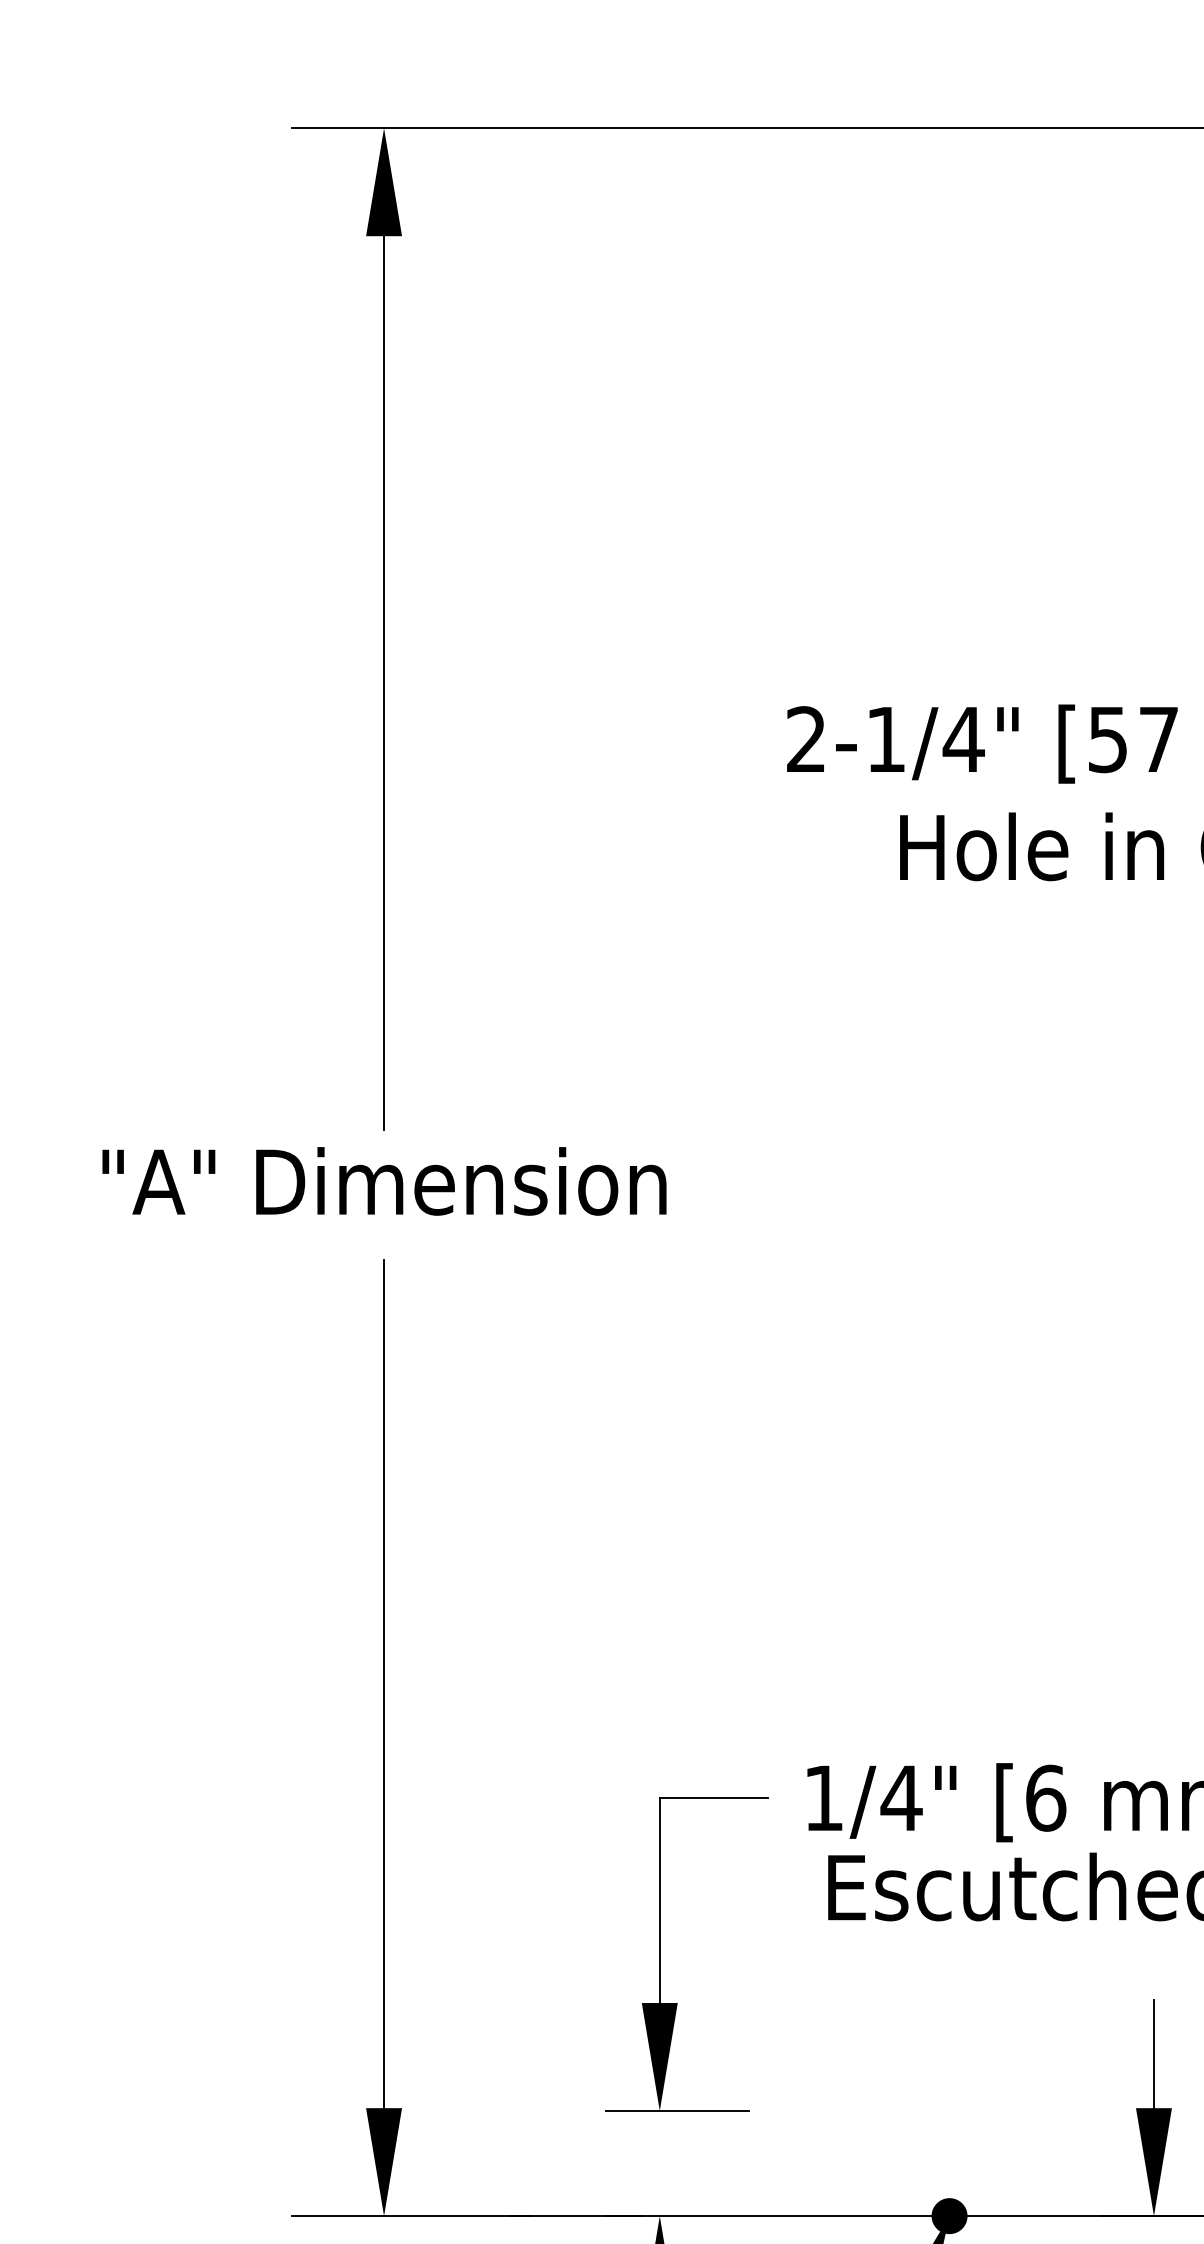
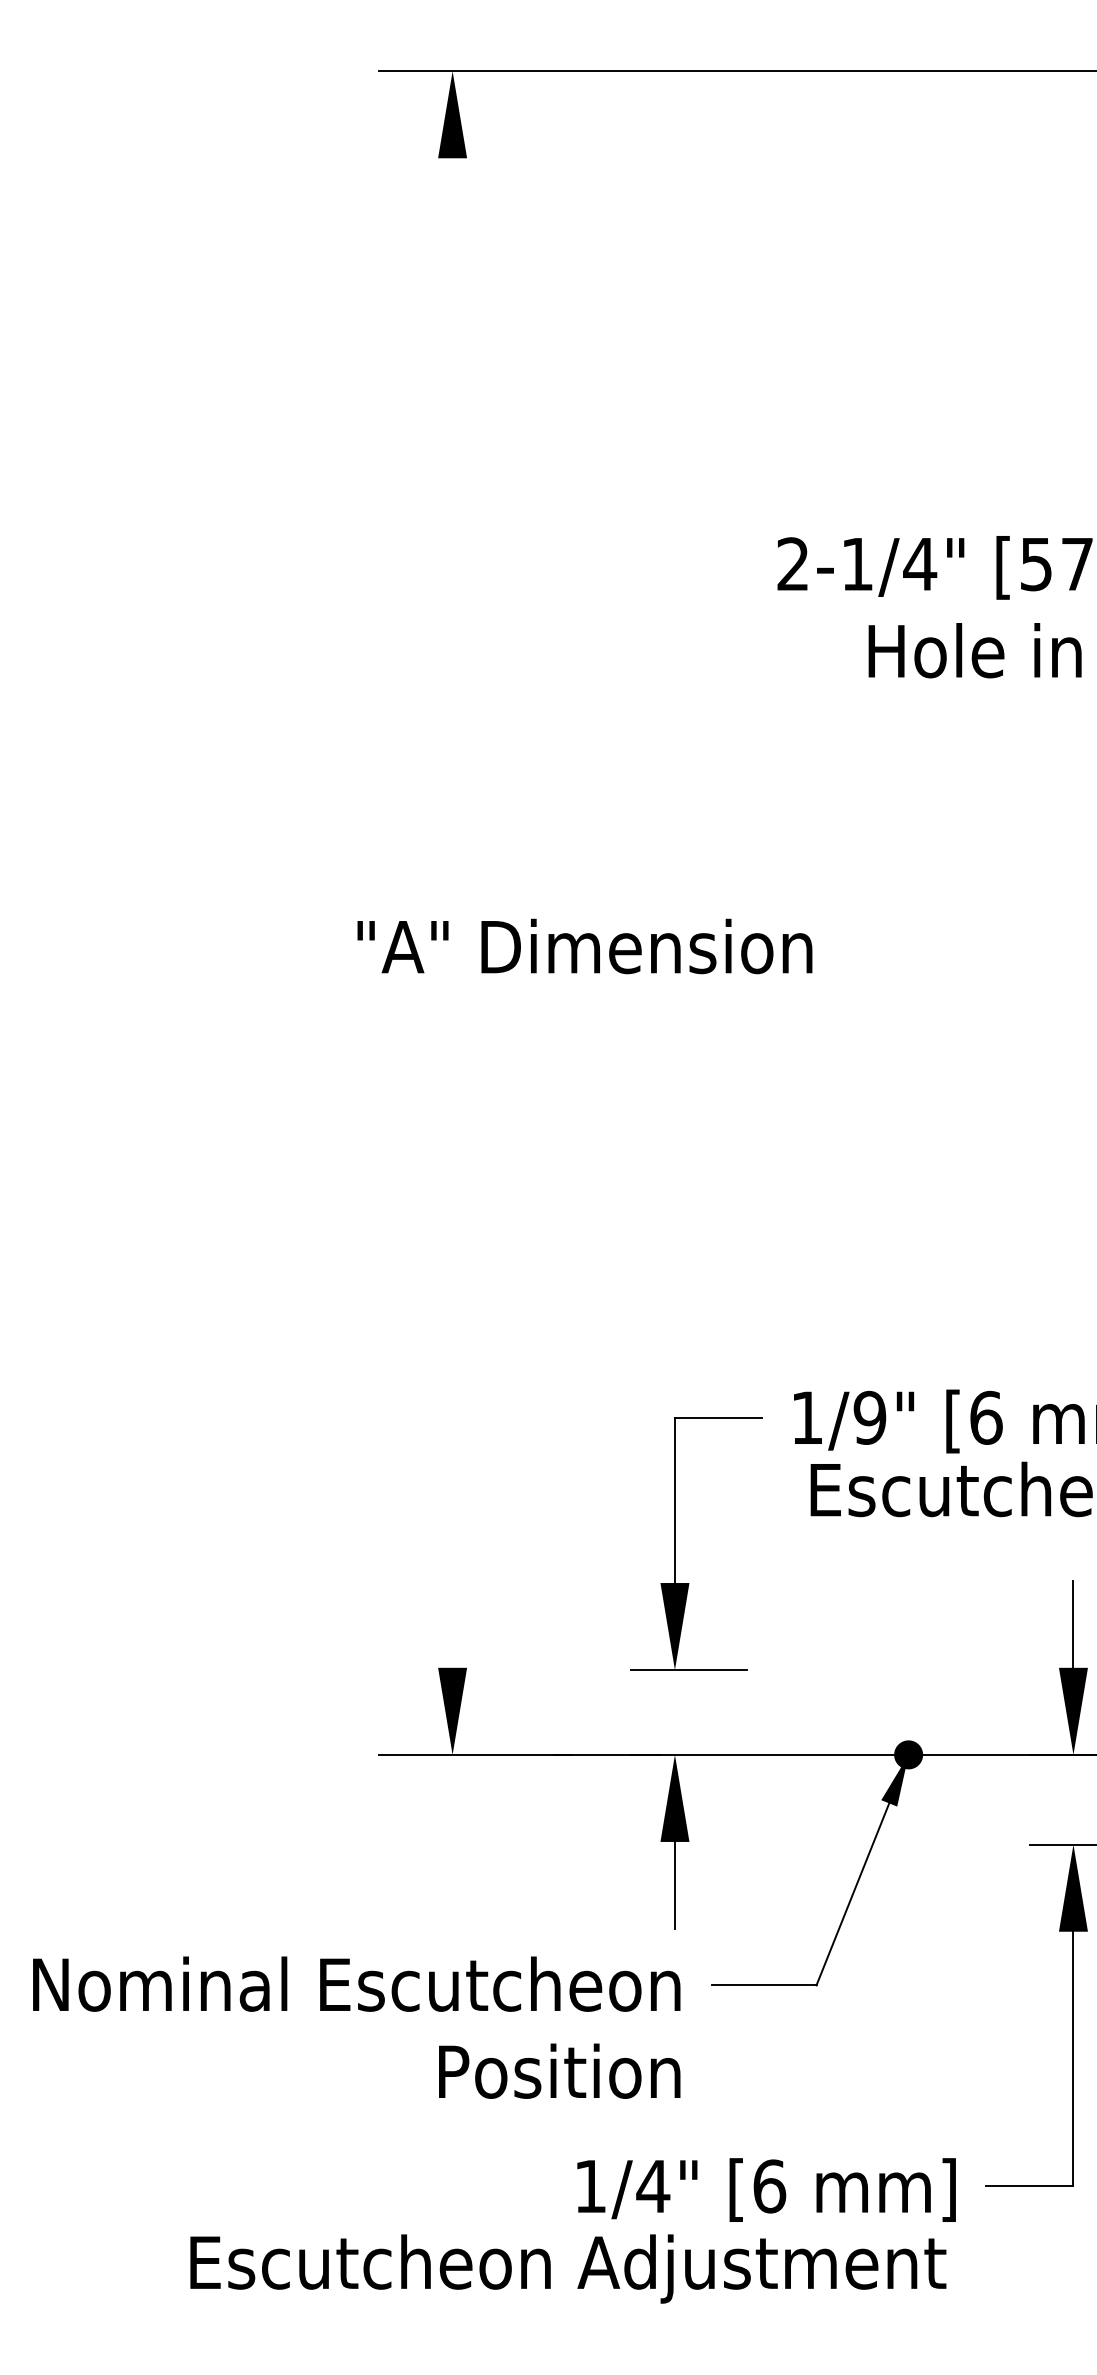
line: (383, 682) -> (452, 518), removed
text: (383, 1181) -> (584, 946), moved
line: (383, 1693) -> (452, 1333), removed
text: (901, 1797) -> (869, 1417), 1/4" -> 1/9"

